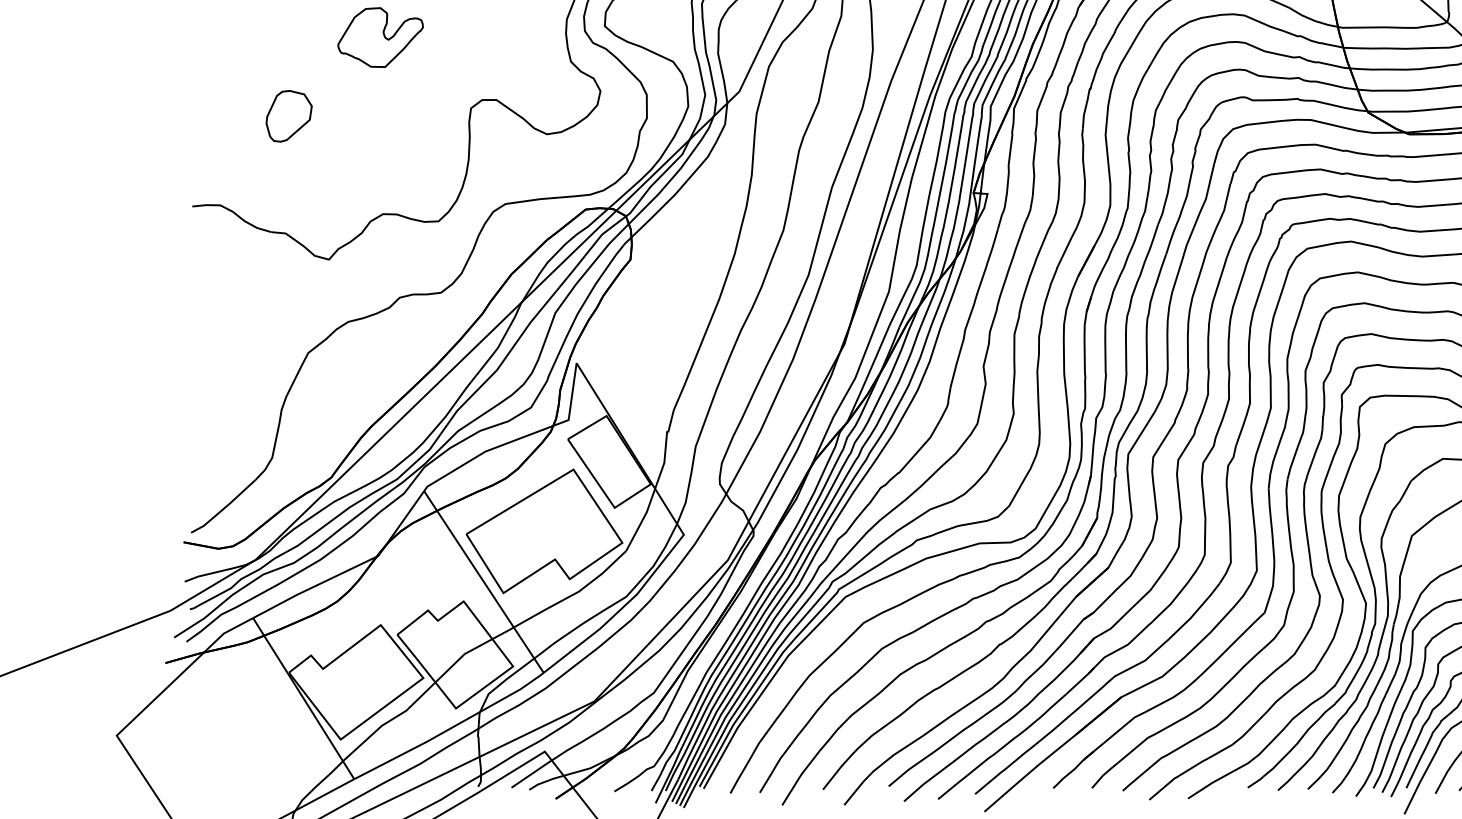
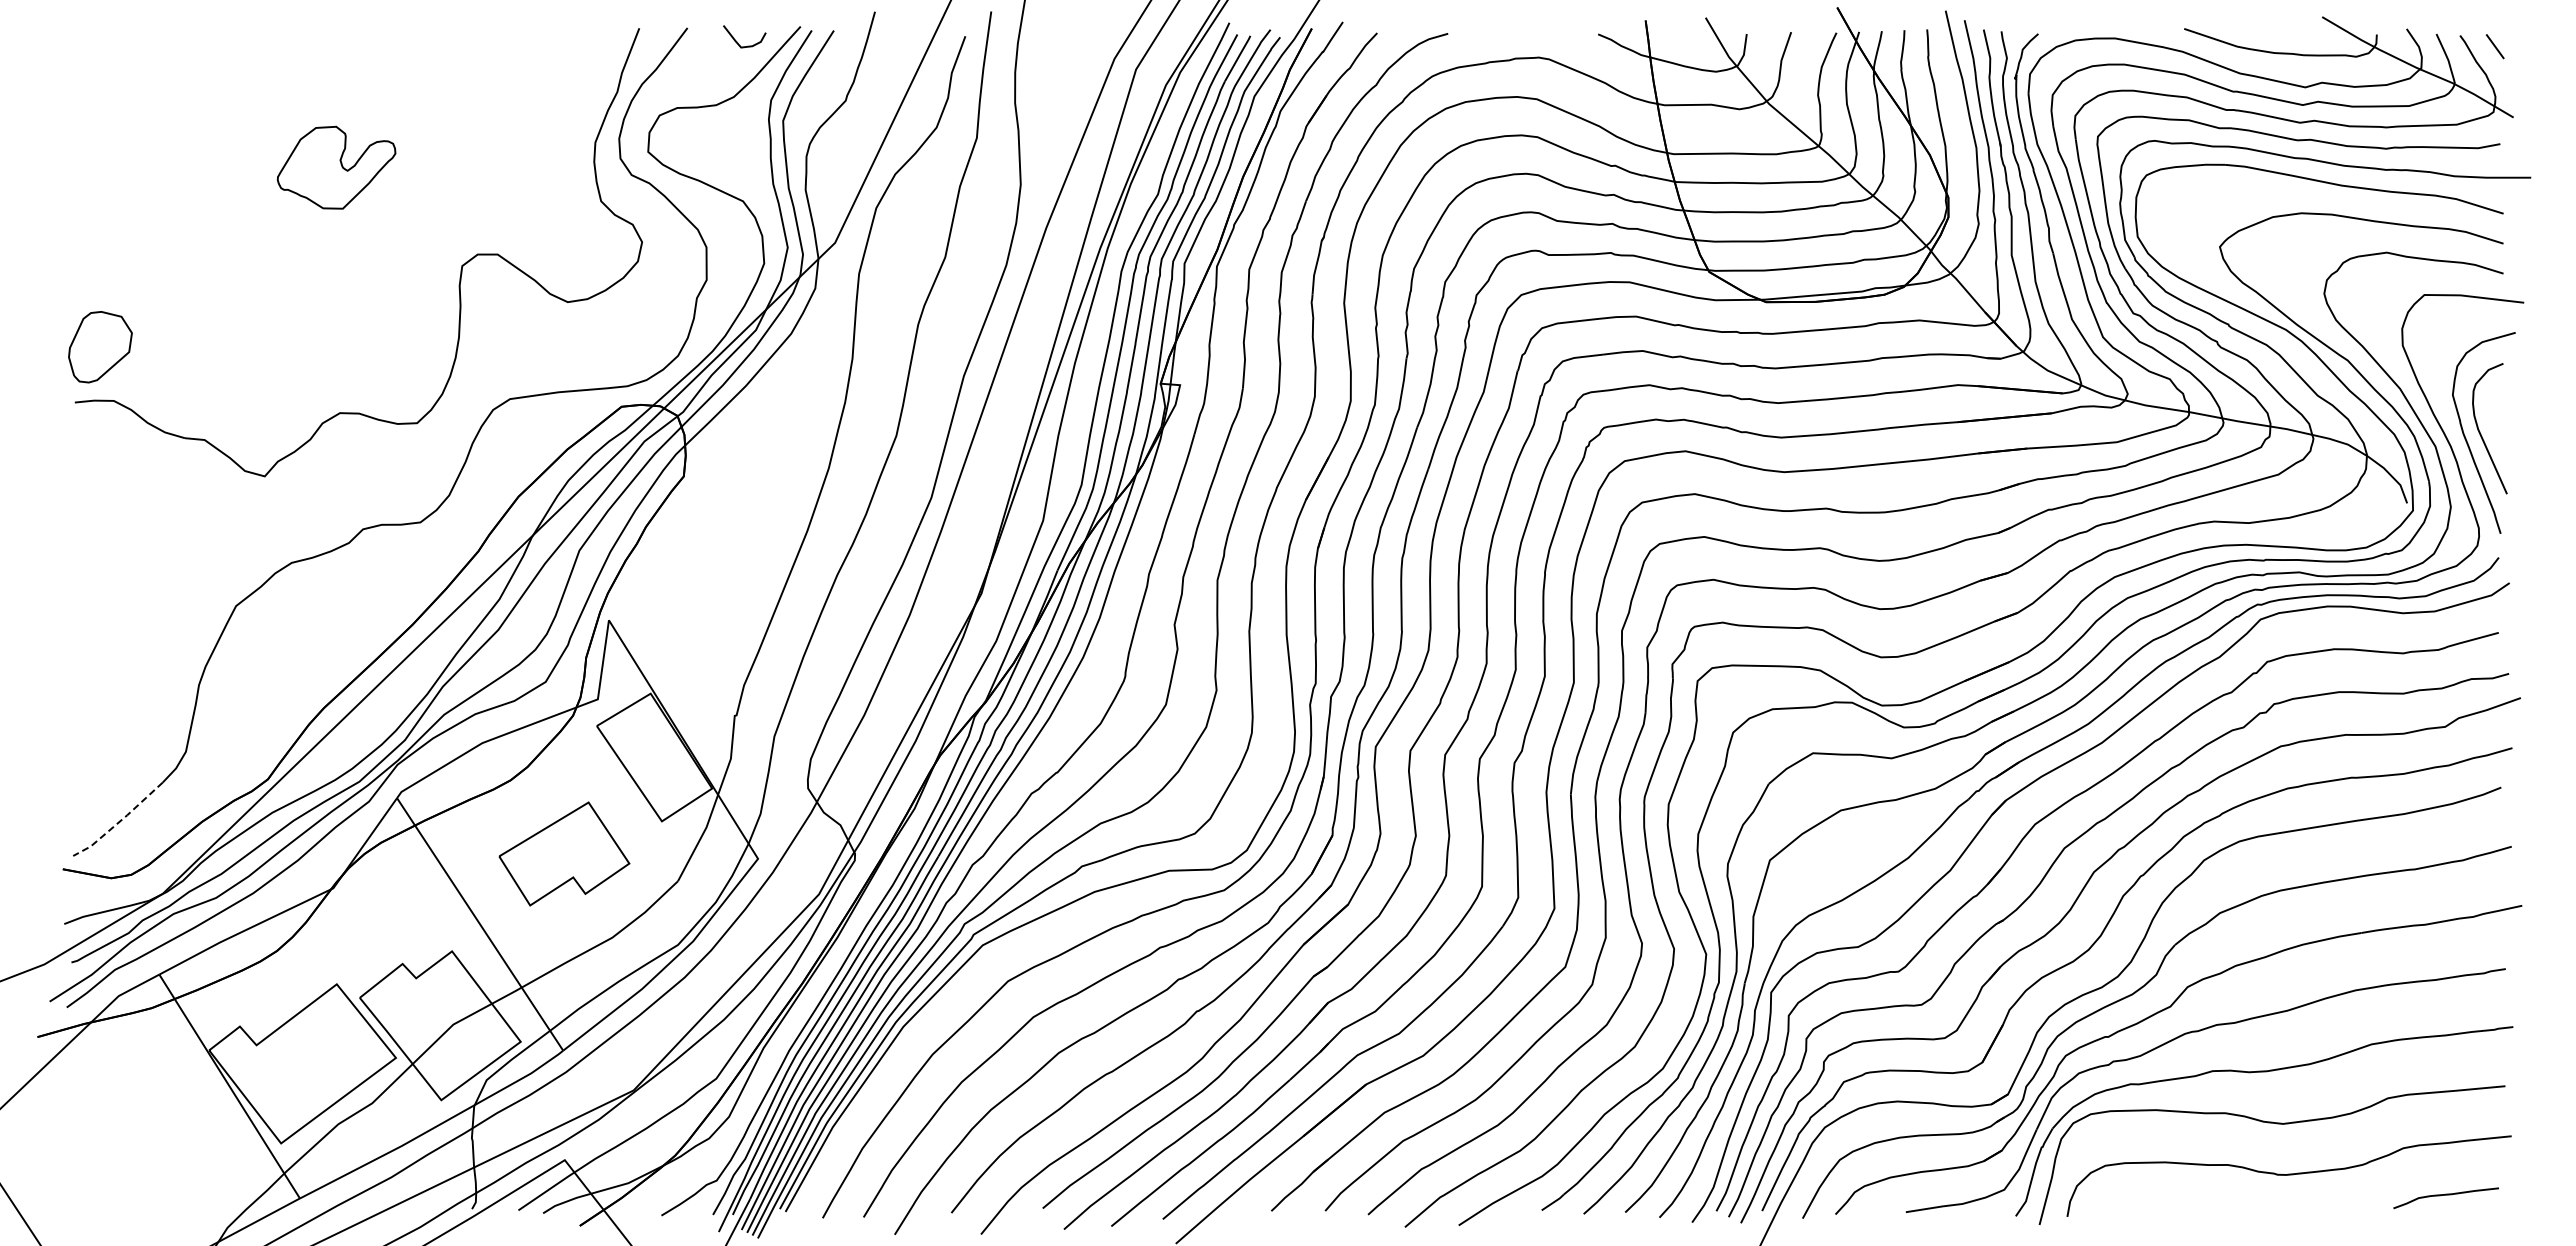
part: (289, 116) -> (100, 347), moved
line: (224, 507) -> (119, 821), solid -> dashed
part: (544, 530) -> (564, 853), size x0.6

